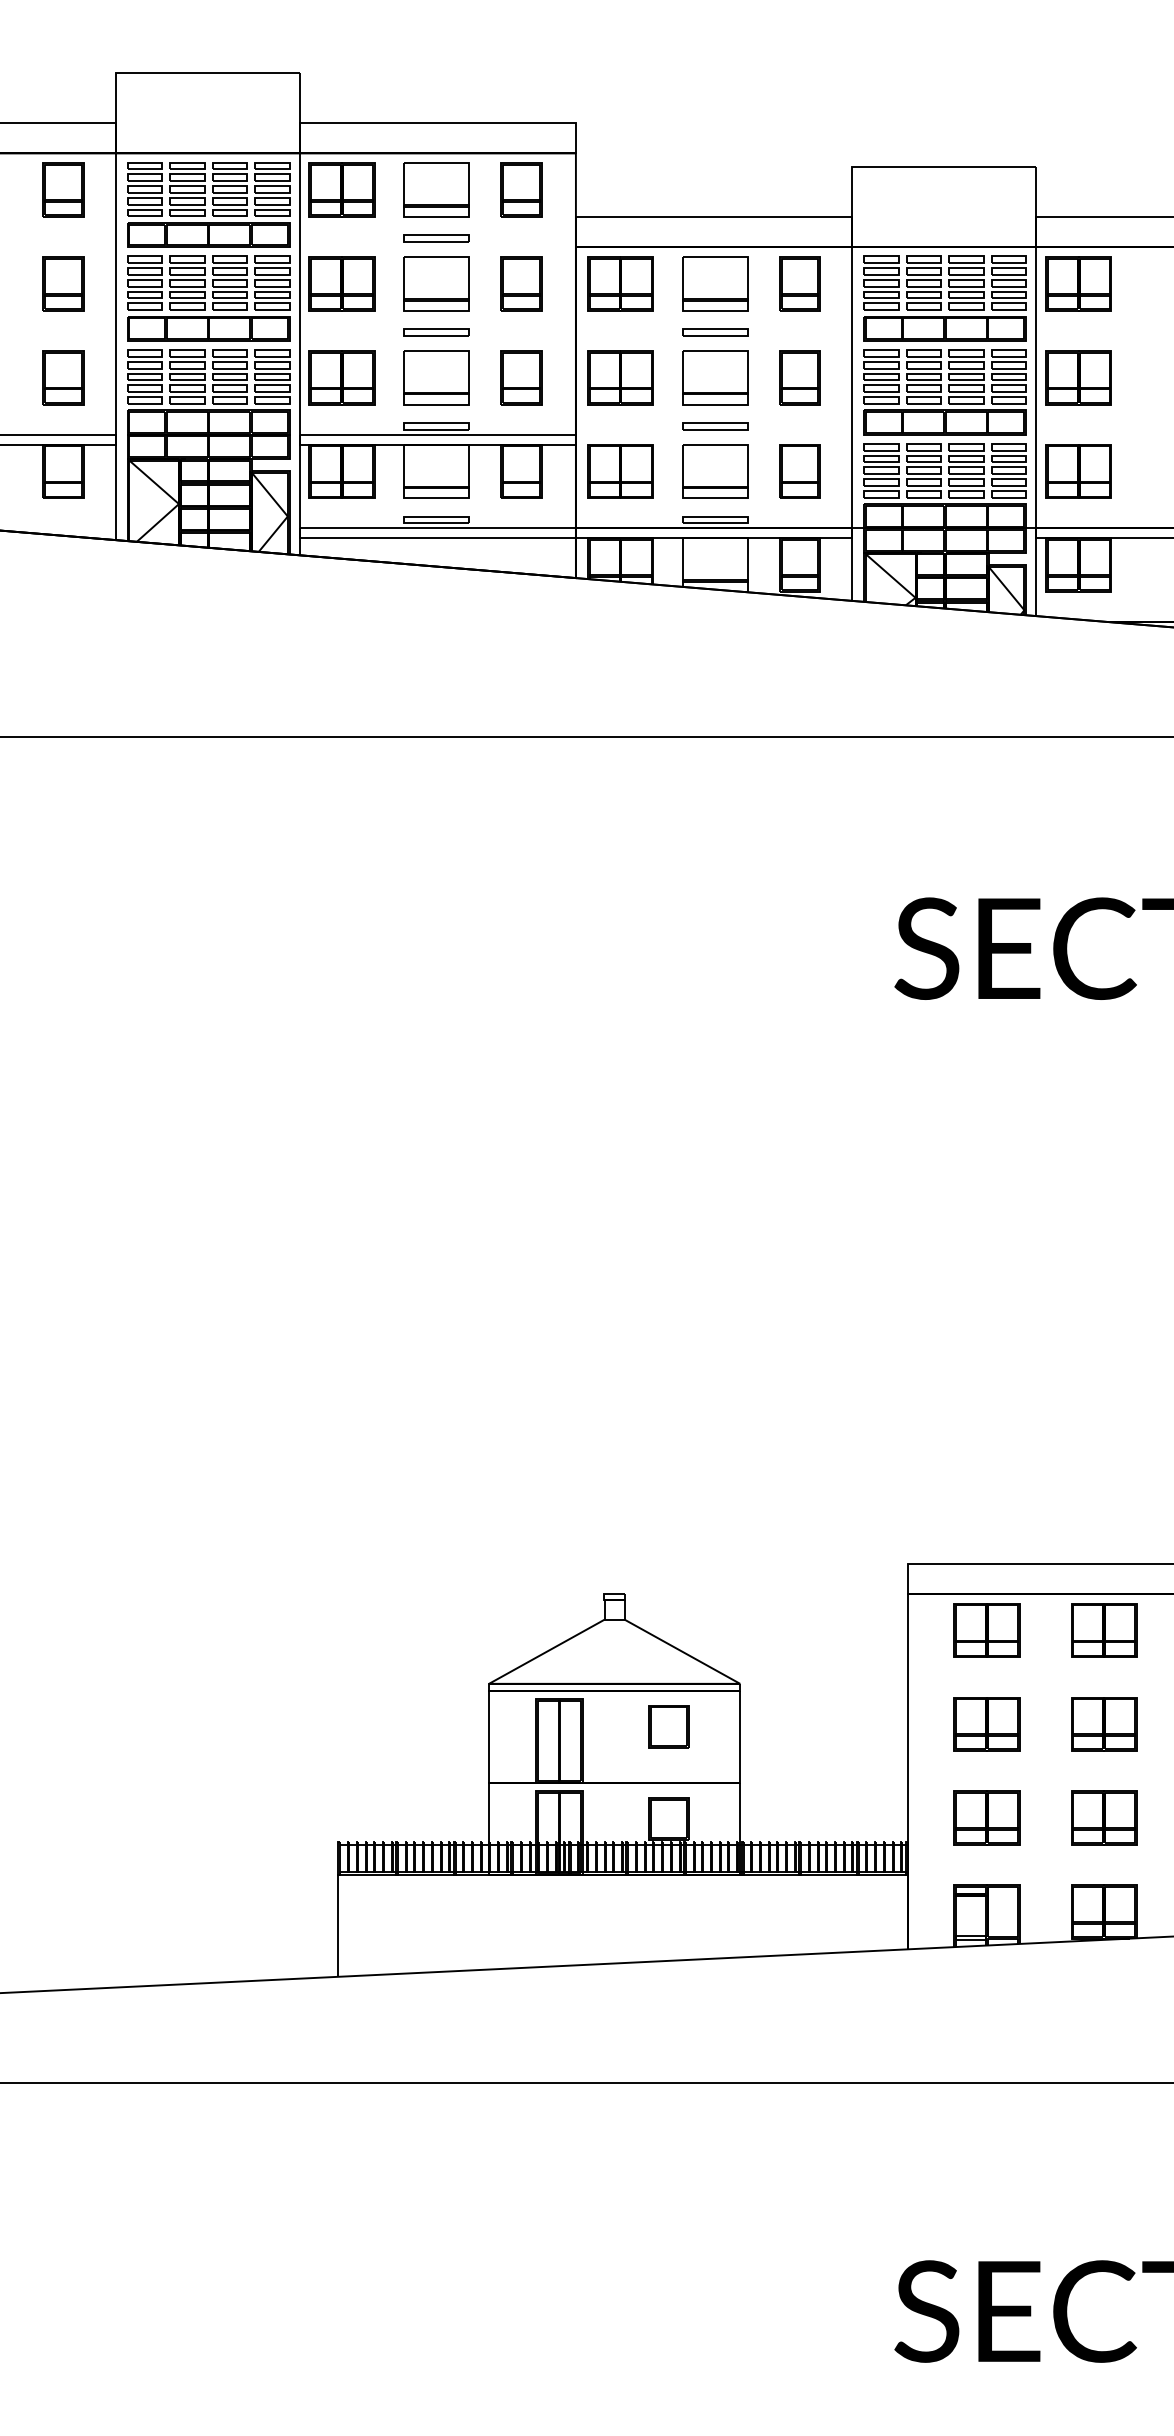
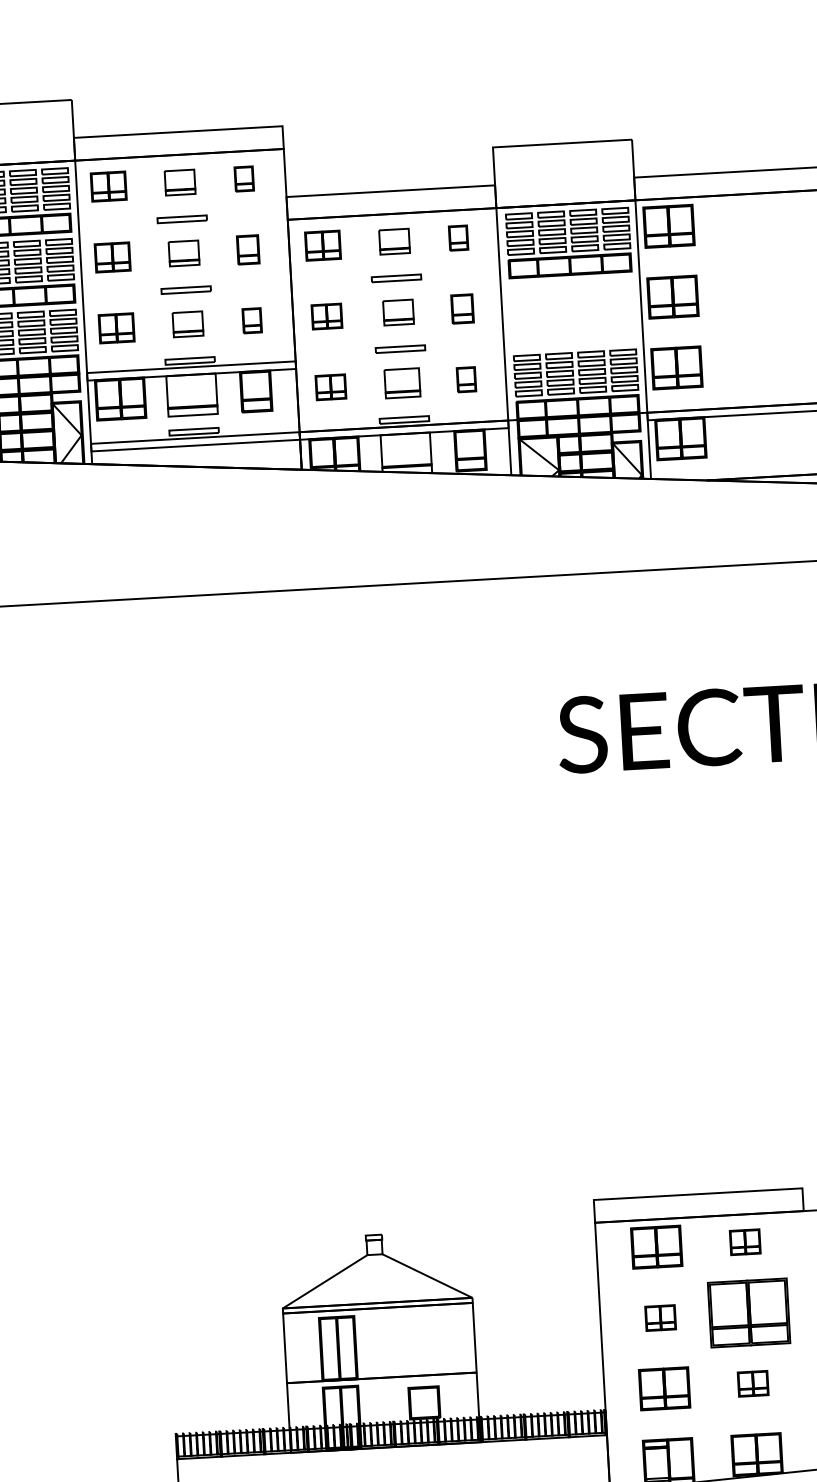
part: (341, 189) -> (108, 186), size x0.7
part: (436, 189) -> (180, 182), size x0.6
part: (521, 189) -> (244, 178), size x0.6
part: (341, 283) -> (112, 257), size x0.7
part: (436, 283) -> (184, 253), size x0.6
part: (521, 283) -> (248, 249), size x0.7
part: (620, 283) -> (322, 245), size x0.7
part: (715, 283) -> (394, 241), size x0.6
part: (799, 283) -> (458, 237), size x0.6
part: (341, 377) -> (116, 328), size x0.7
part: (436, 377) -> (187, 324), size x0.6
part: (521, 377) -> (252, 320), size x0.6
part: (620, 377) -> (326, 316), size x0.6
part: (715, 377) -> (398, 312), size x0.6
part: (799, 377) -> (462, 308), size x0.7
part: (944, 392) -> (572, 313), removed
part: (620, 471) -> (330, 387), size x0.6
part: (715, 471) -> (402, 383), size x0.7
part: (799, 471) -> (466, 379), size x0.6
part: (1104, 1630) -> (745, 1242), size x0.6
part: (986, 1724) -> (660, 1318), size x0.6
part: (1104, 1724) -> (749, 1313), size x1.6
part: (668, 1726) -> (420, 1333), removed
part: (1104, 1817) -> (753, 1383), size x0.6

